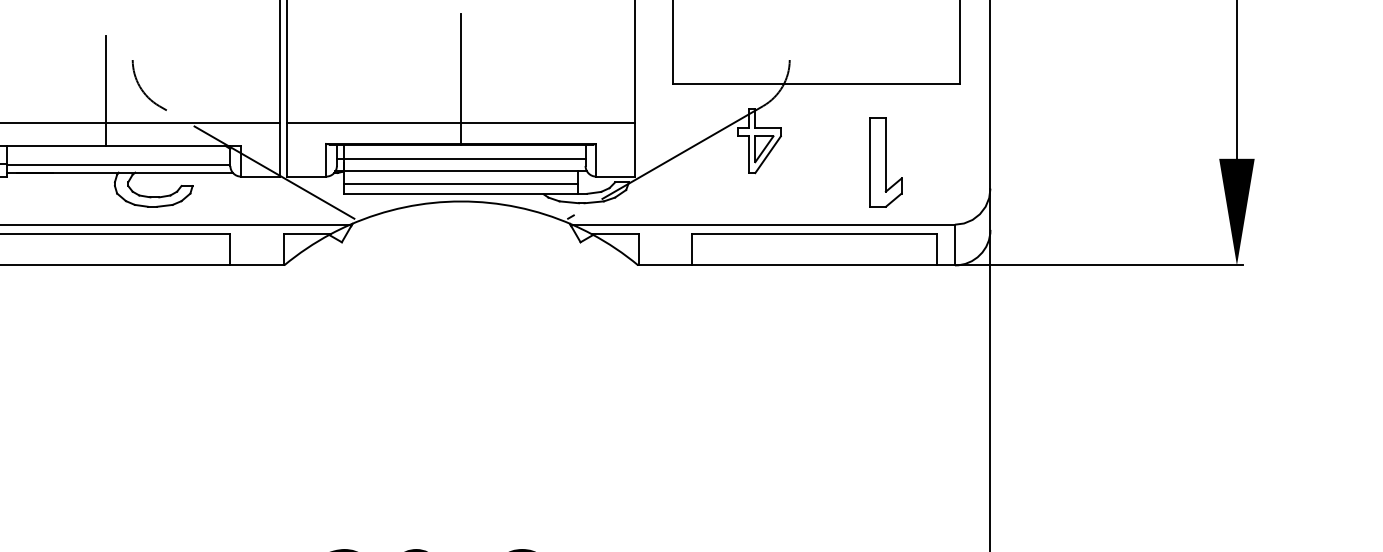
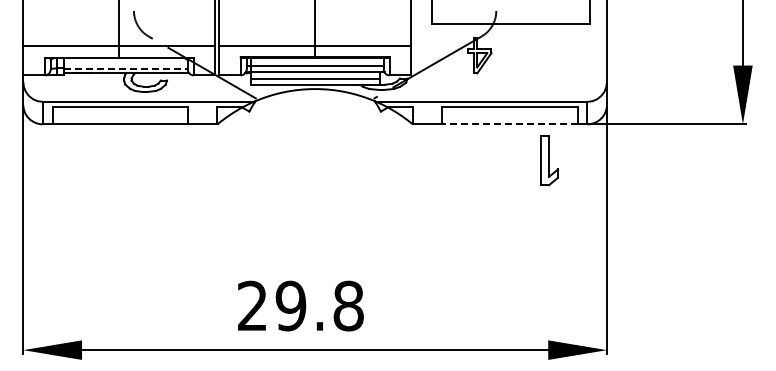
part: (886, 162) -> (549, 160), moved
line: (119, 164) -> (126, 68), solid -> dashed
line: (815, 265) -> (510, 124), solid -> dashed

